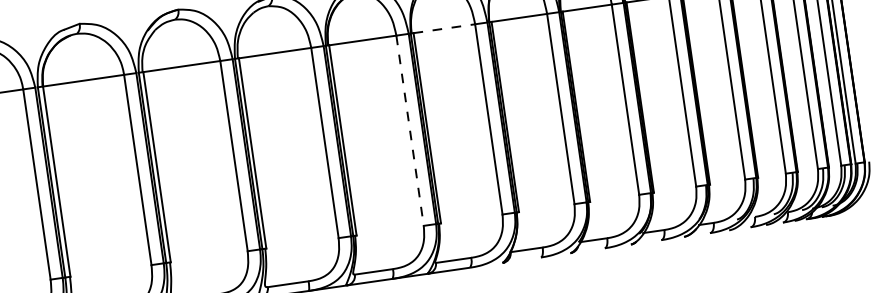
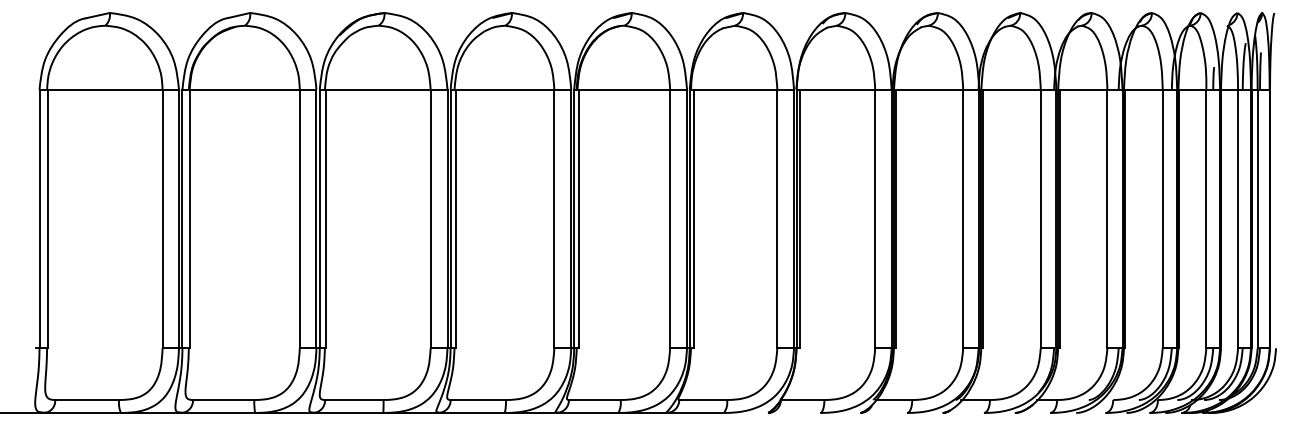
line: (444, 28) -> (735, 89), dashed -> solid
line: (410, 131) -> (670, 219), dashed -> solid

